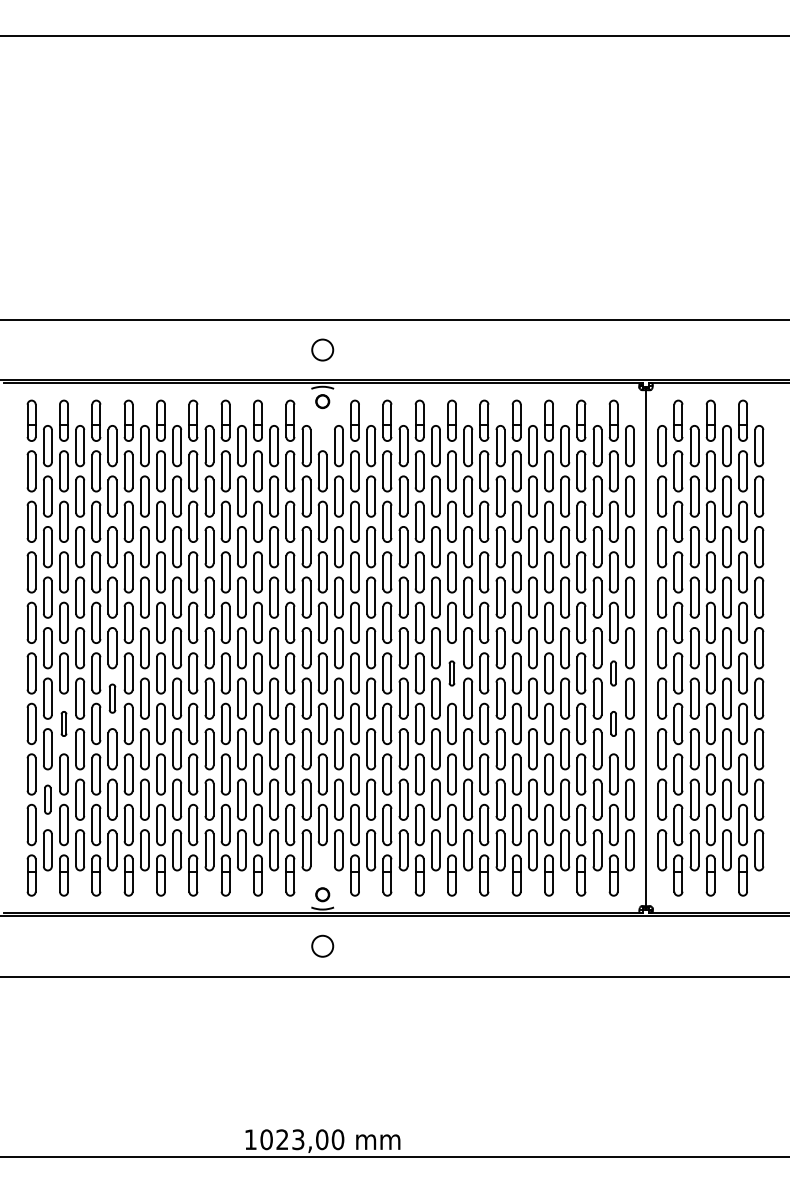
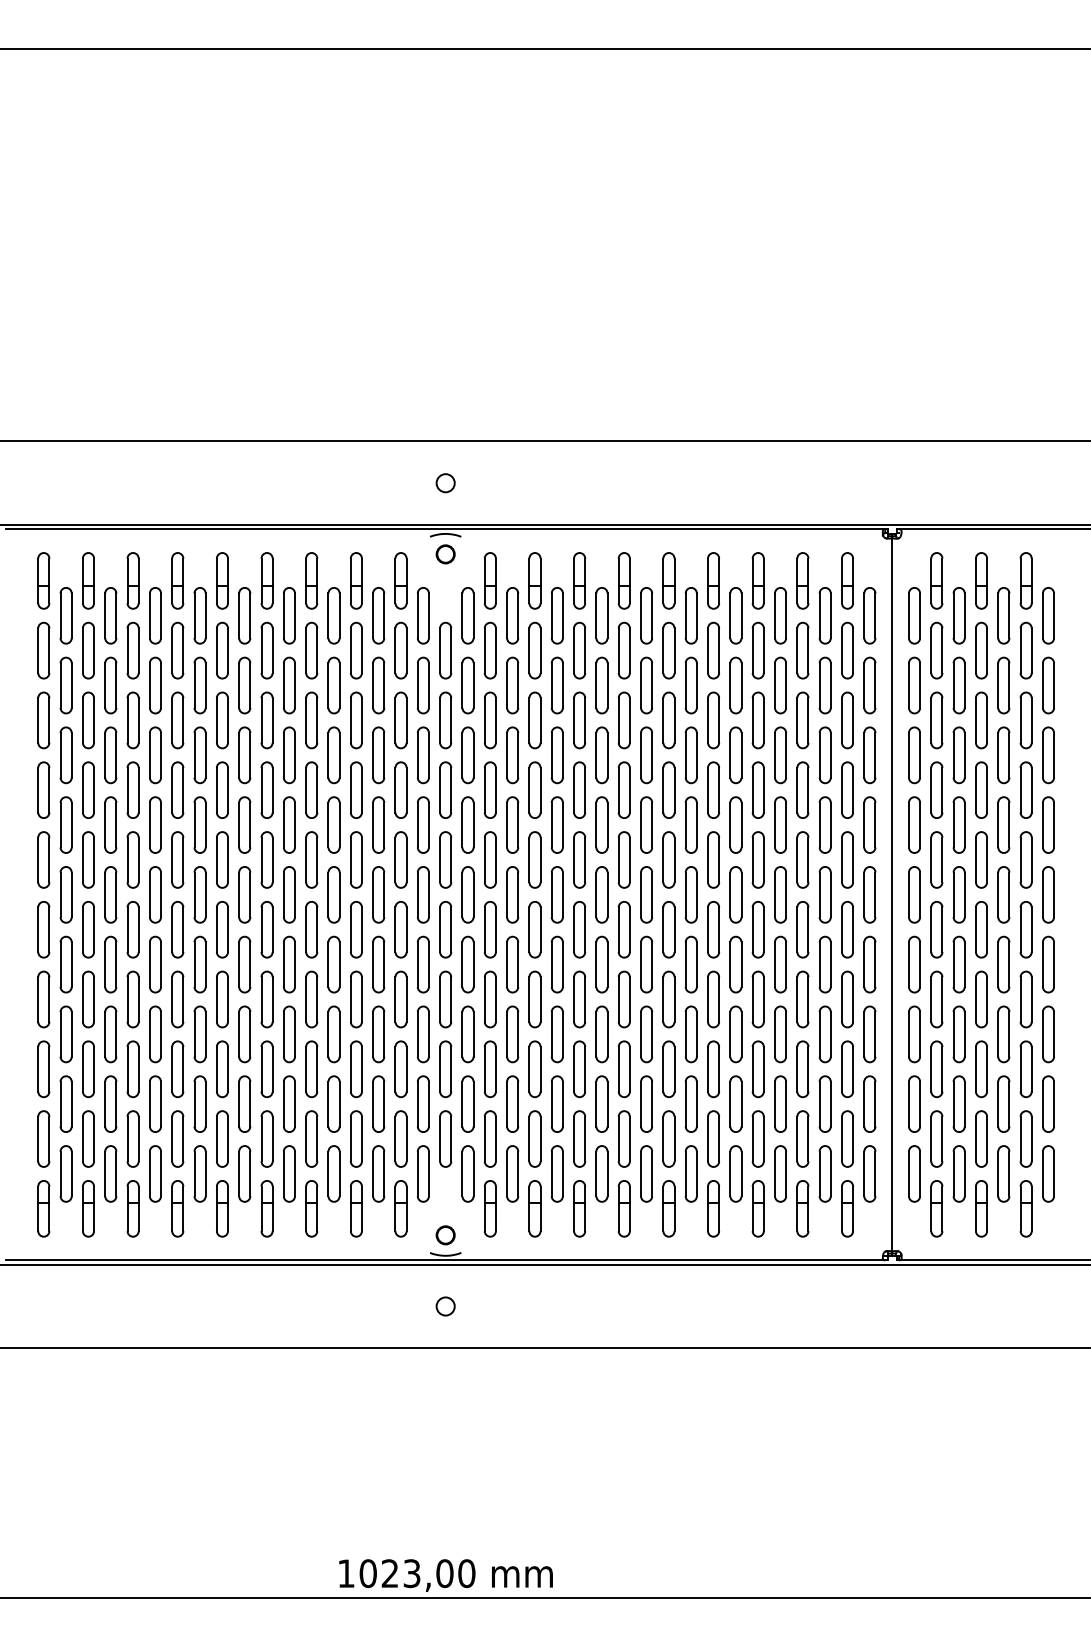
circle: (322, 350) -> (445, 483), size x0.62
part: (451, 673) -> (623, 929), size x1.67
part: (613, 673) -> (847, 929), size x1.67
part: (112, 698) -> (155, 964), size x1.43
part: (64, 723) -> (88, 999), size x1.67
part: (613, 723) -> (847, 999), size x1.67
part: (47, 799) -> (65, 1103), size x1.43
circle: (322, 946) -> (445, 1306), size x0.62

